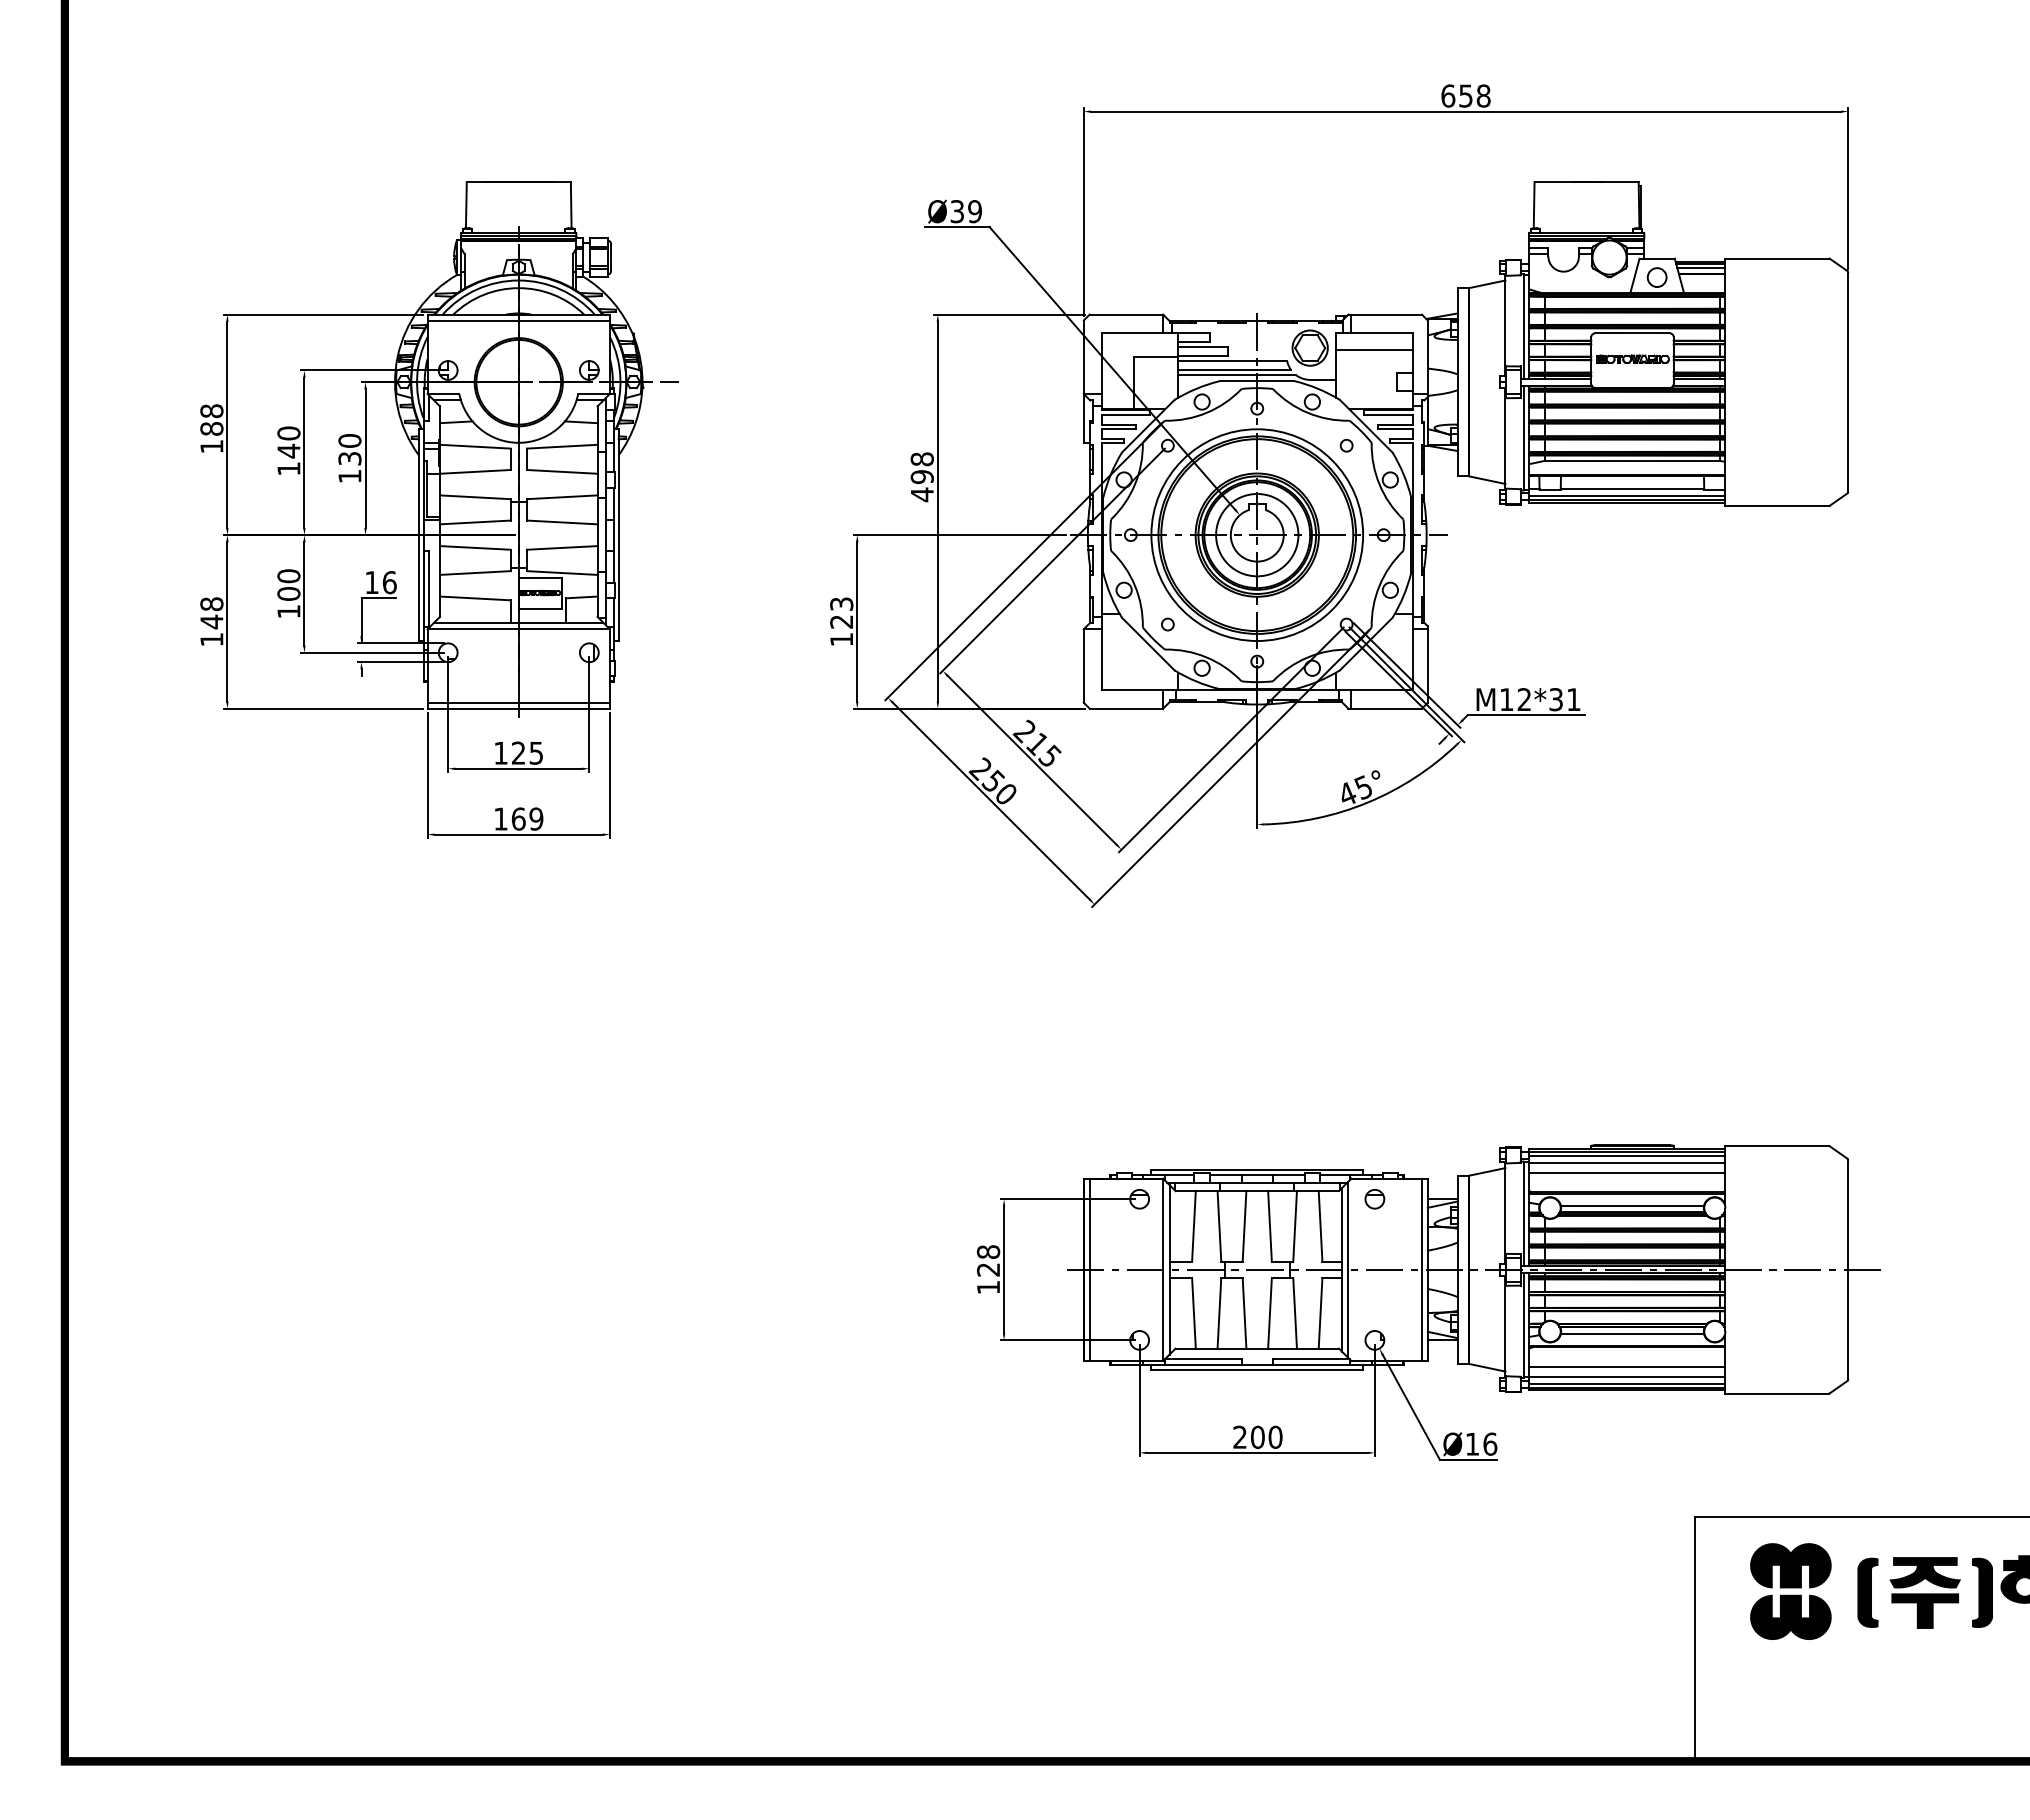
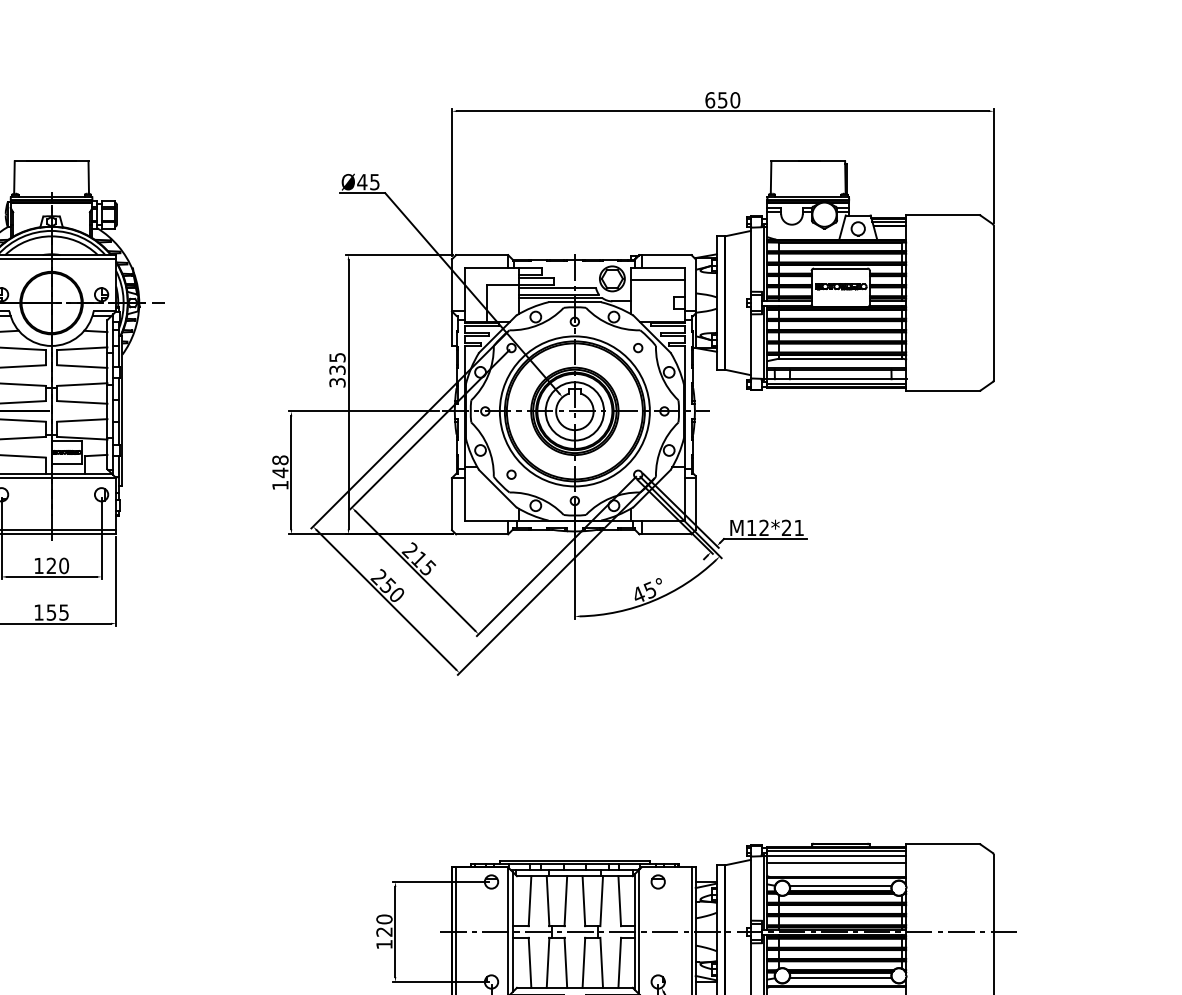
text: (1483, 95) -> (735, 99), 658 -> 650
text: (965, 211) -> (368, 182), Ø39 -> Ø45
text: (921, 477) -> (336, 370), 498 -> 335
text: (841, 613) -> (280, 466), 123 -> 148
text: (1555, 699) -> (786, 527), M12*31 -> M12*21
text: (536, 752) -> (64, 565), 125 -> 120
text: (527, 818) -> (57, 612), 169 -> 155
text: (988, 1252) -> (384, 919), 128 -> 120

